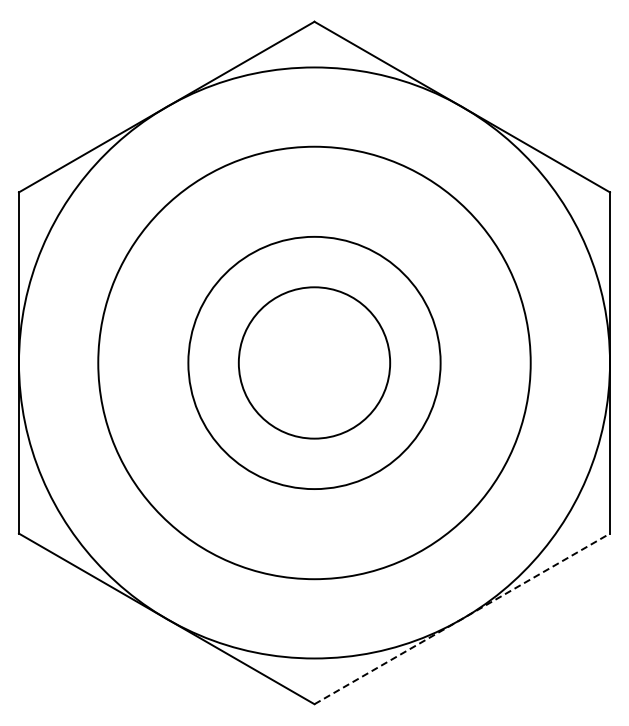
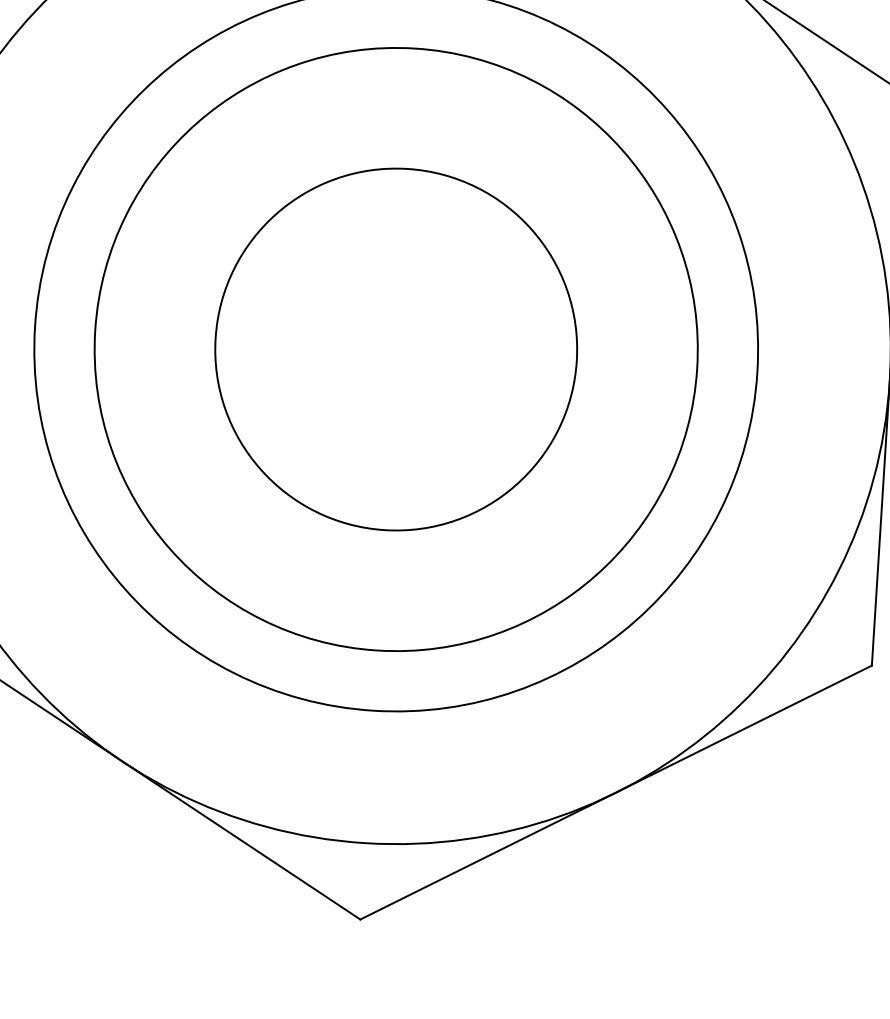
circle: (314, 362) -> (396, 348), size x1.43
circle: (314, 362) -> (396, 348), size x1.43
line: (462, 618) -> (616, 791), dashed -> solid

